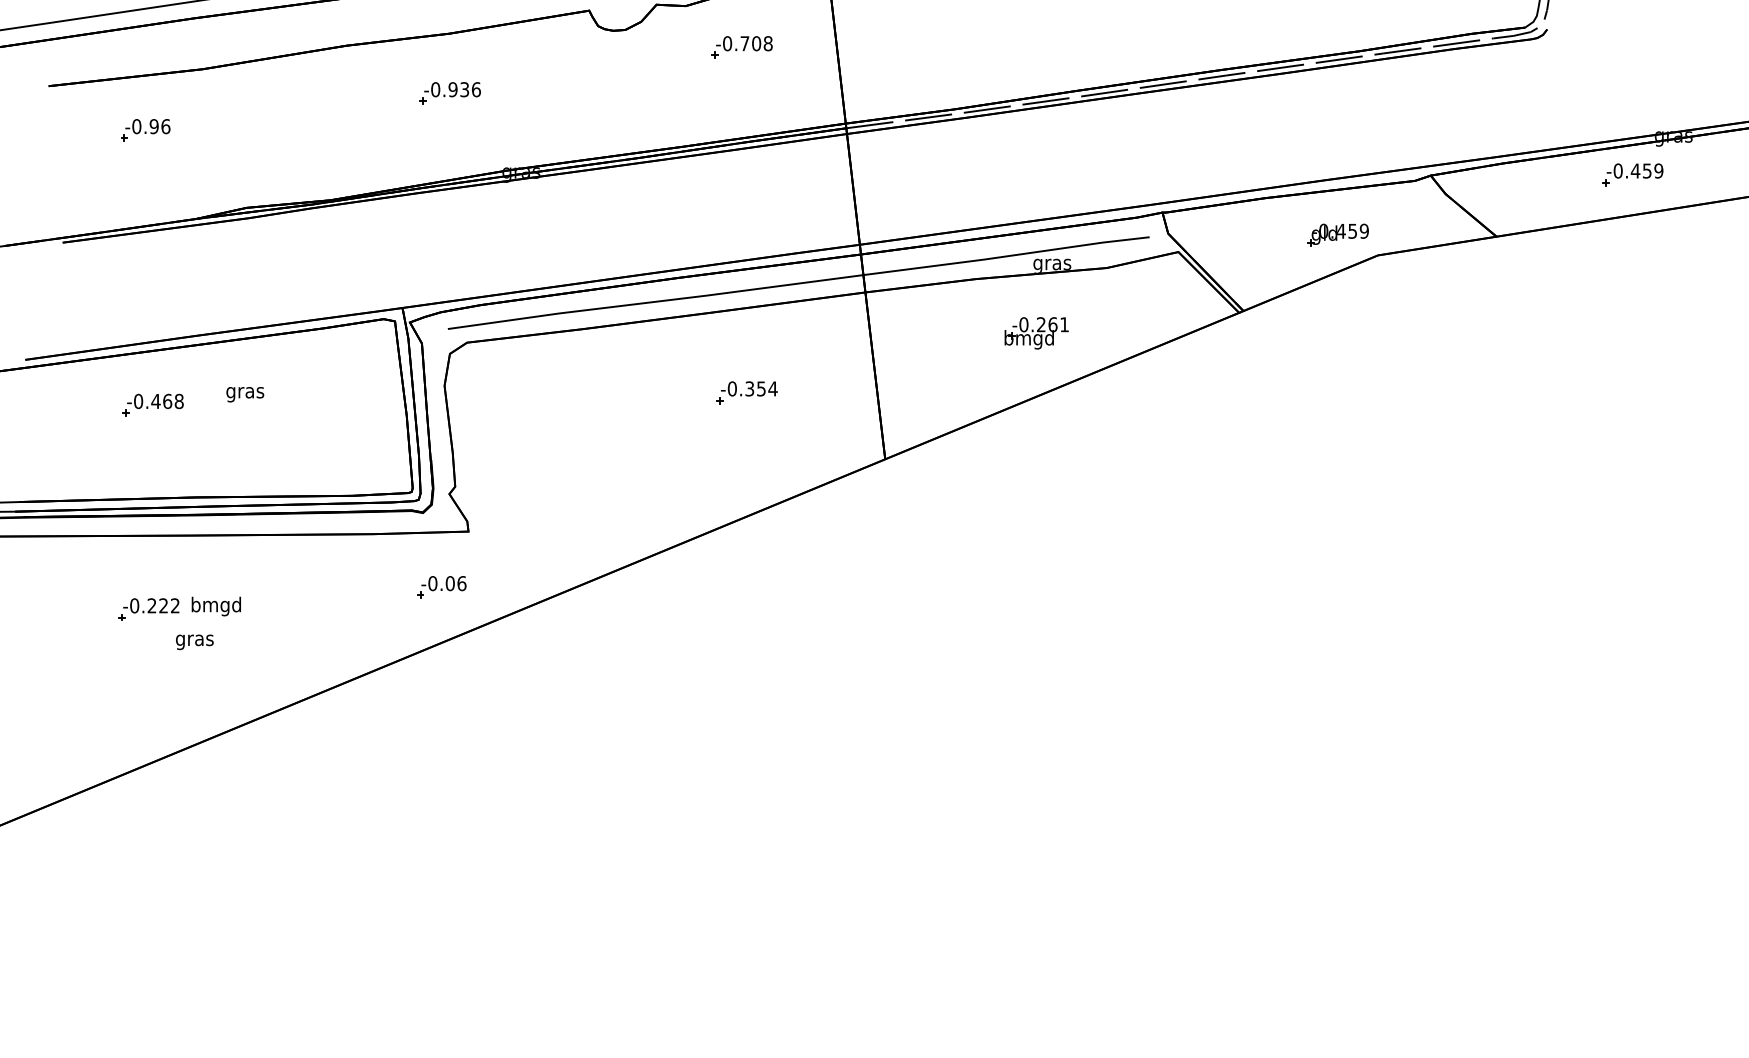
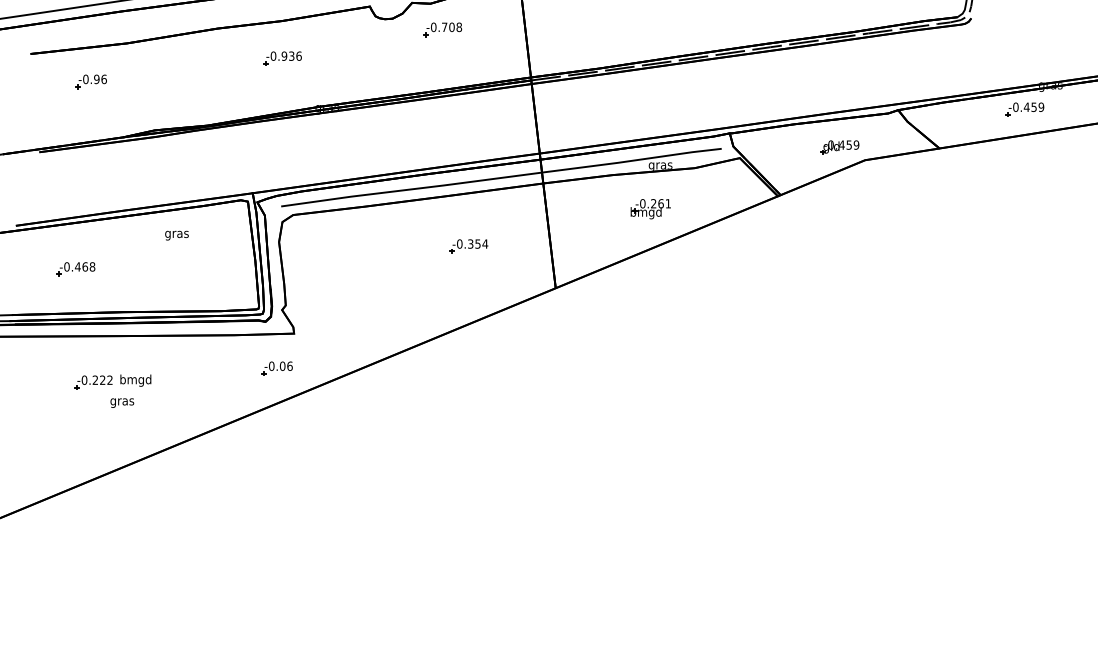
part: (741, 47) -> (442, 29), moved
text: (244, 394) -> (176, 235), moved
part: (152, 405) -> (75, 269), moved

